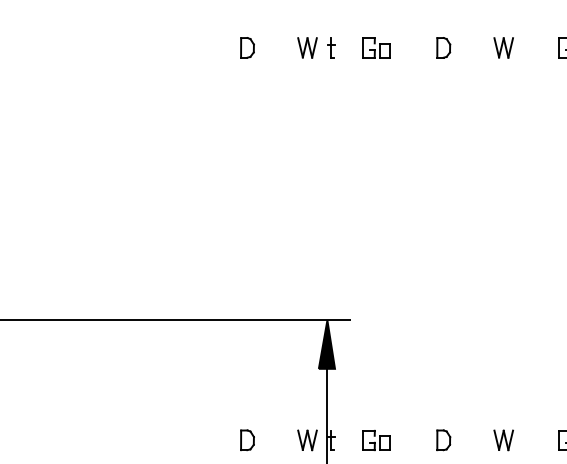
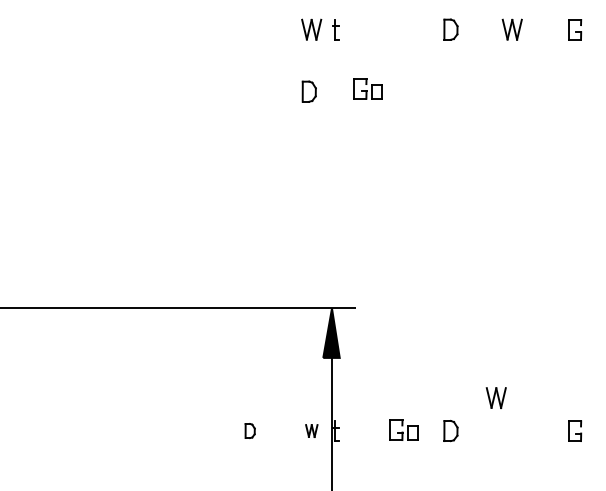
part: (246, 47) -> (308, 91), moved
part: (375, 47) -> (367, 88), moved
part: (246, 439) -> (249, 430), size x0.7
part: (307, 439) -> (311, 430), size x0.6
part: (375, 439) -> (403, 429), moved
part: (502, 439) -> (495, 397), moved

